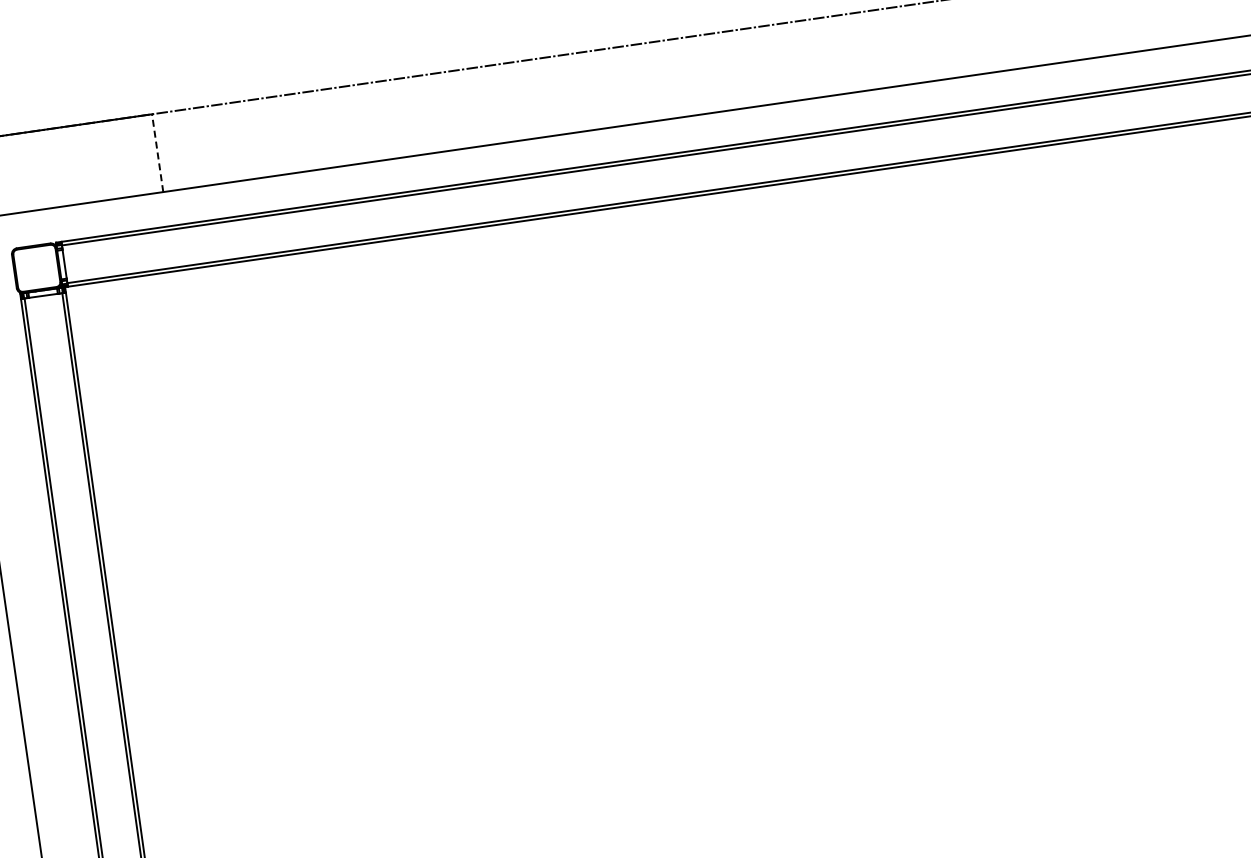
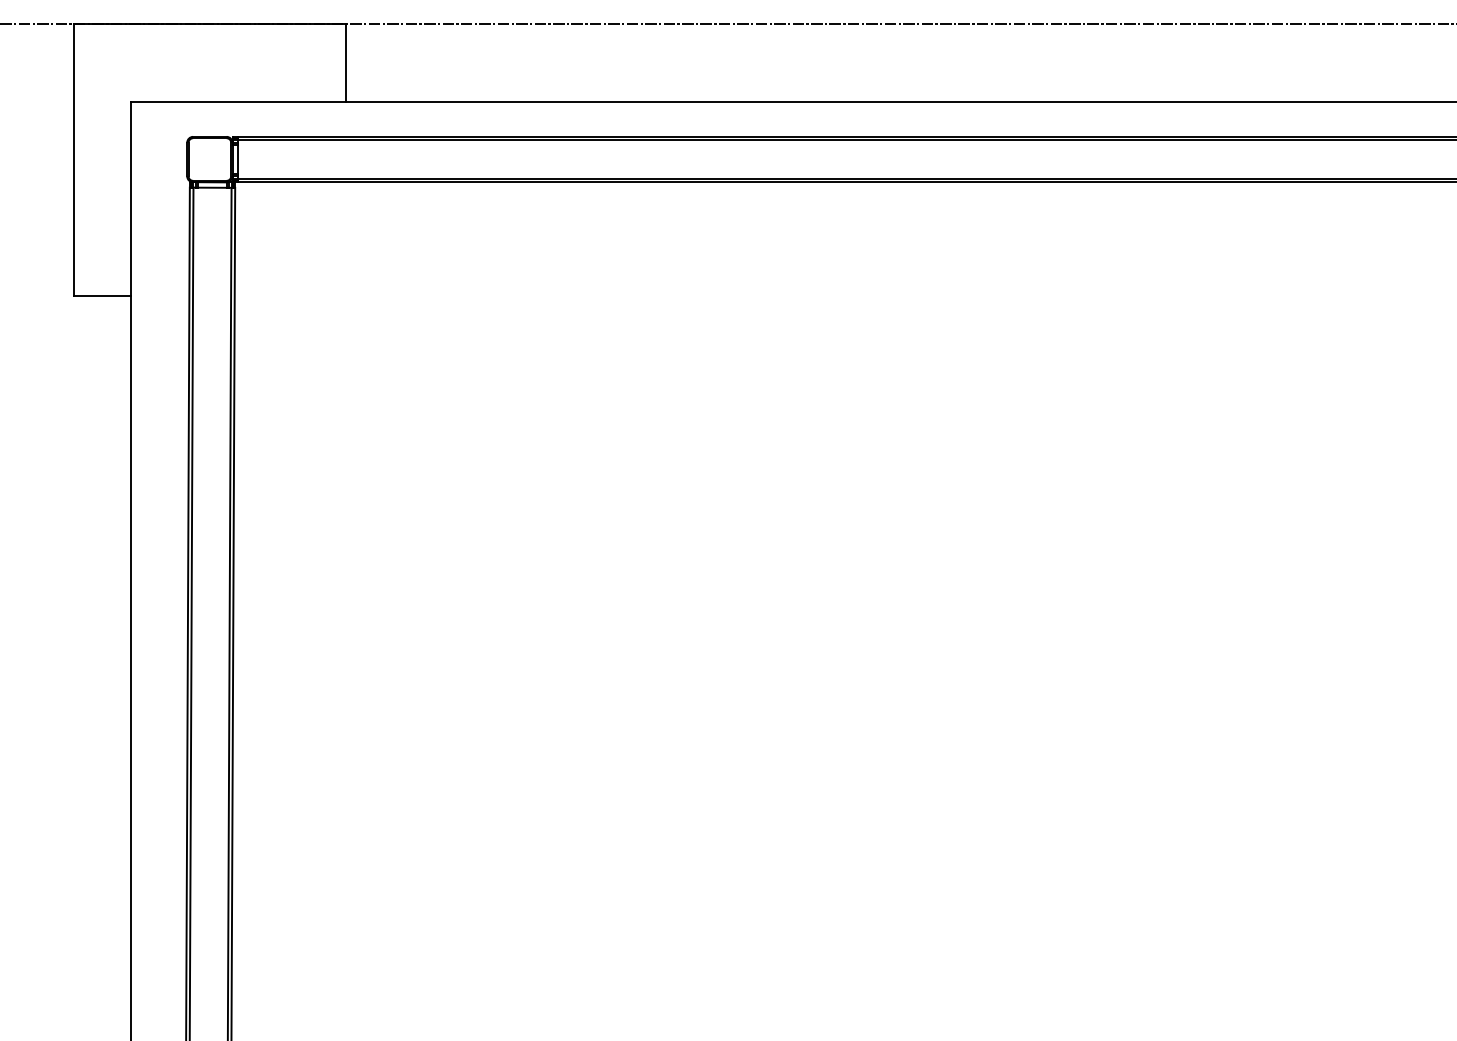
line: (157, 152) -> (345, 62), dashed -> solid

